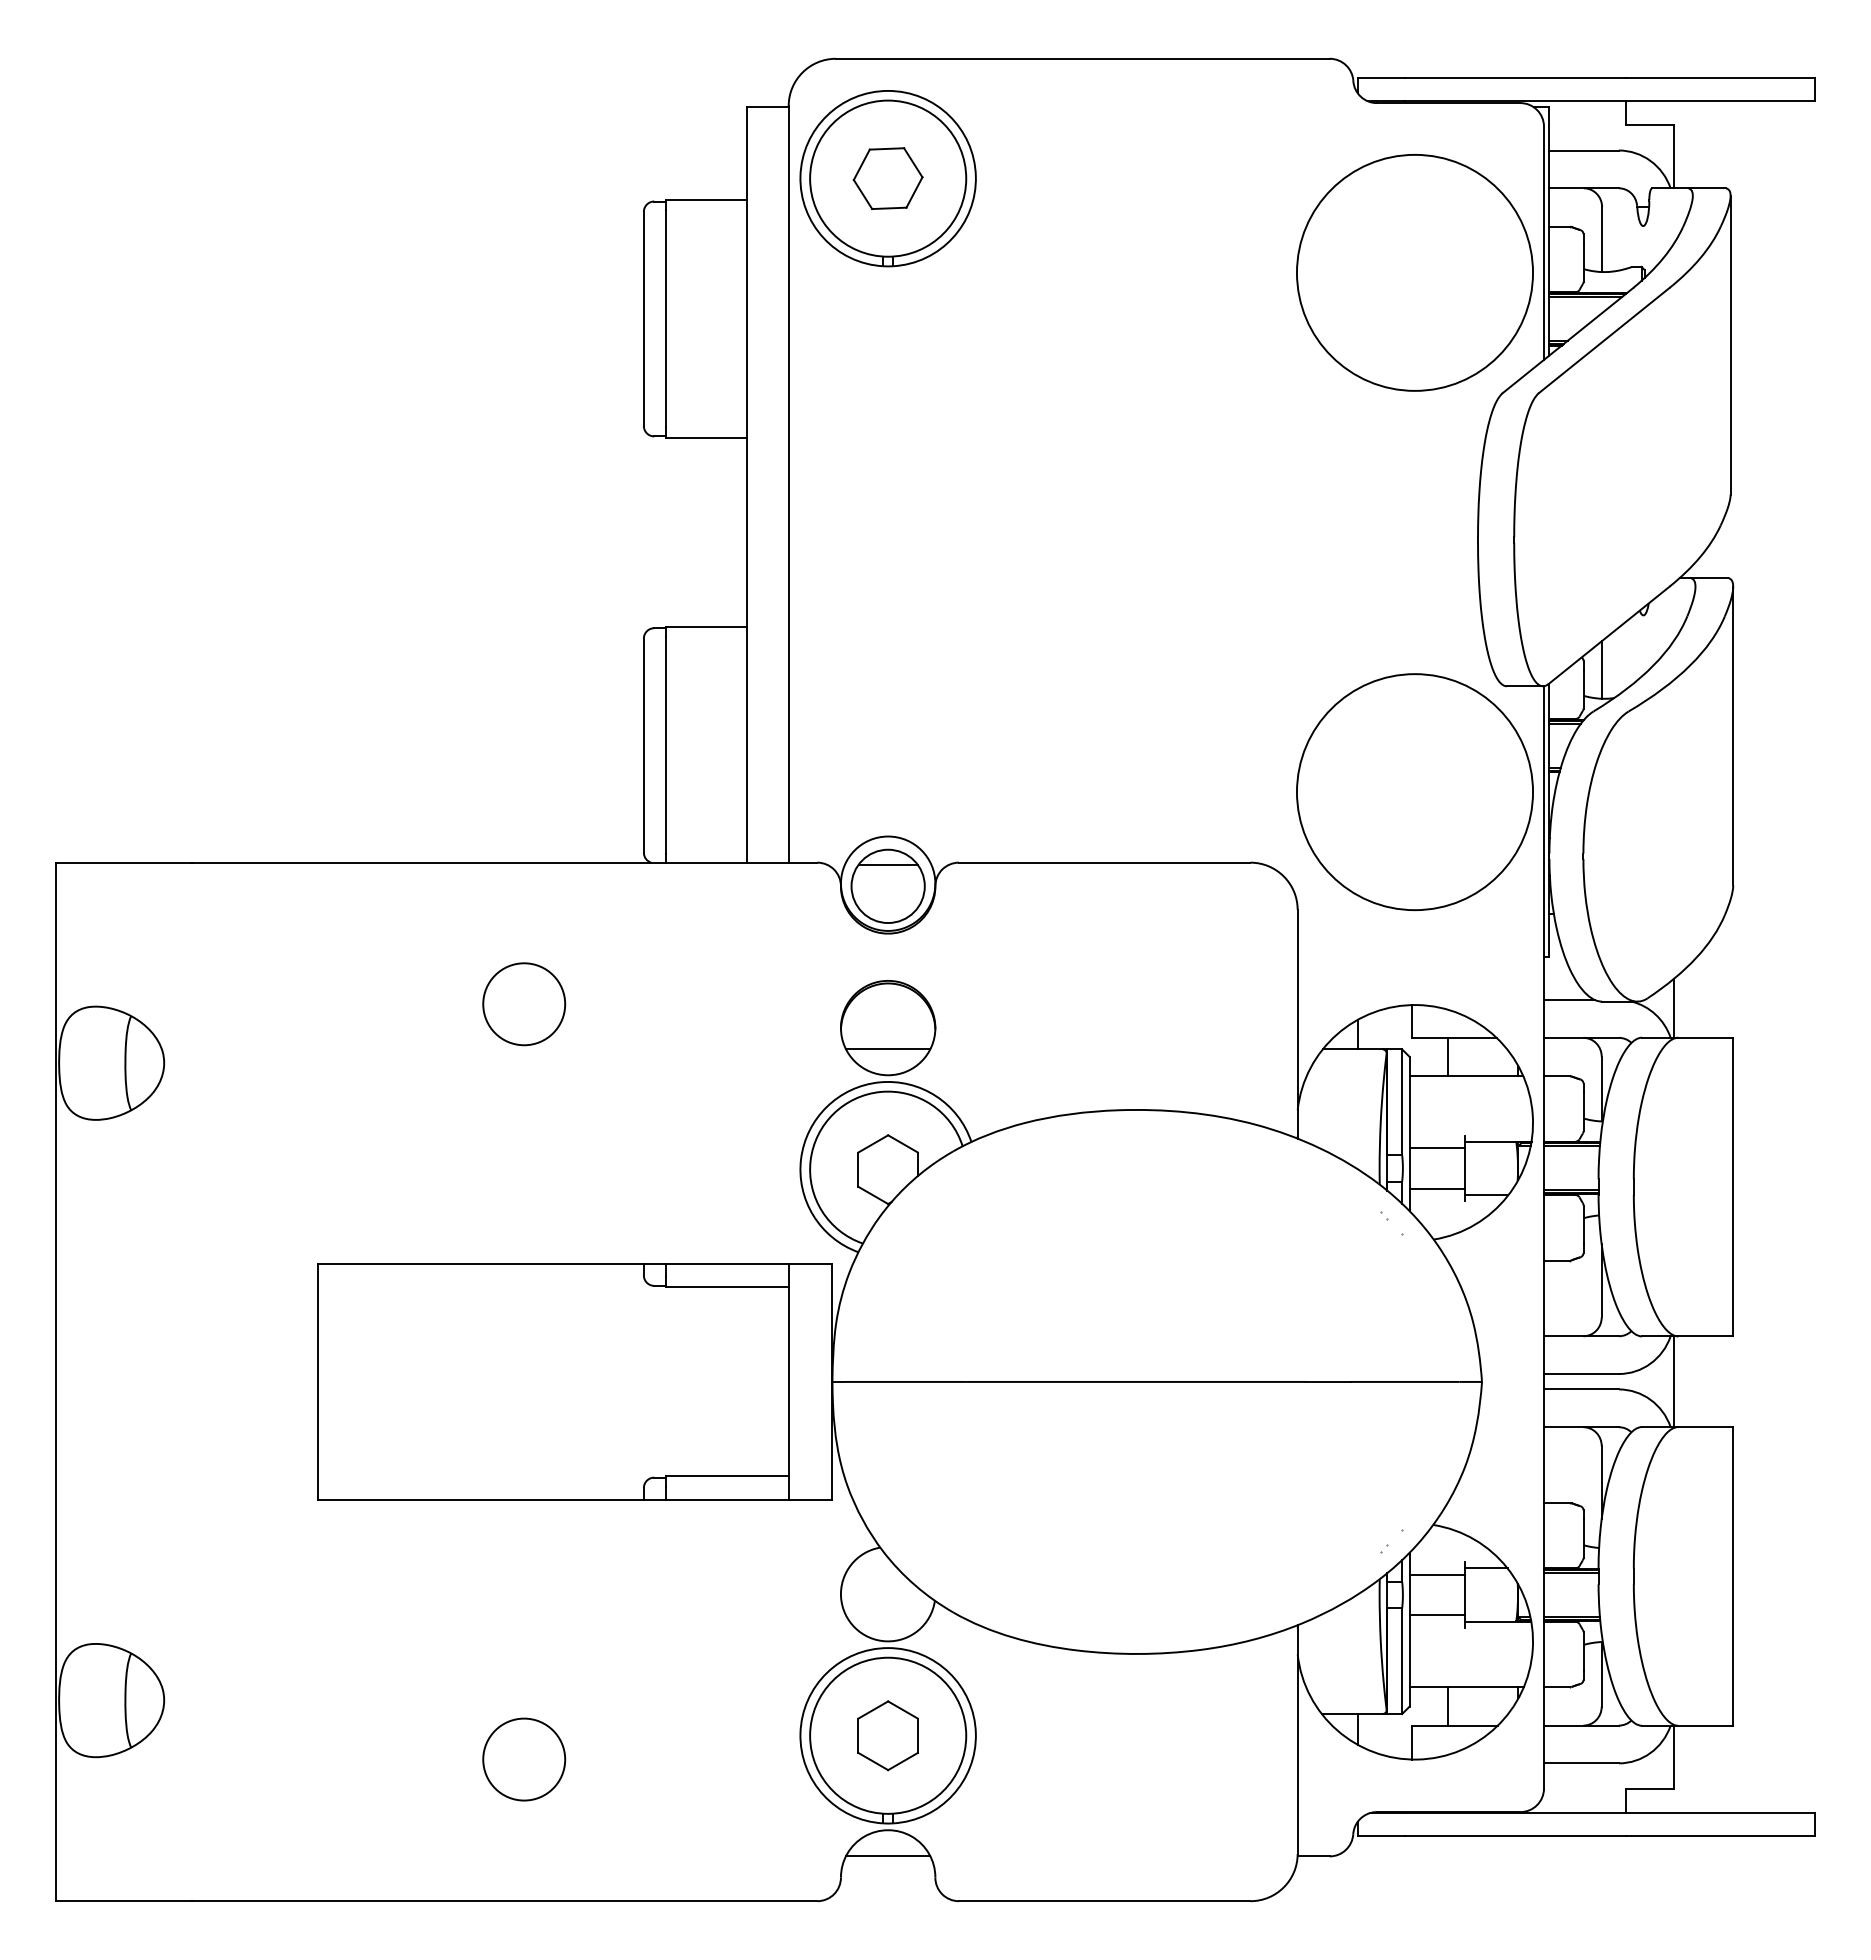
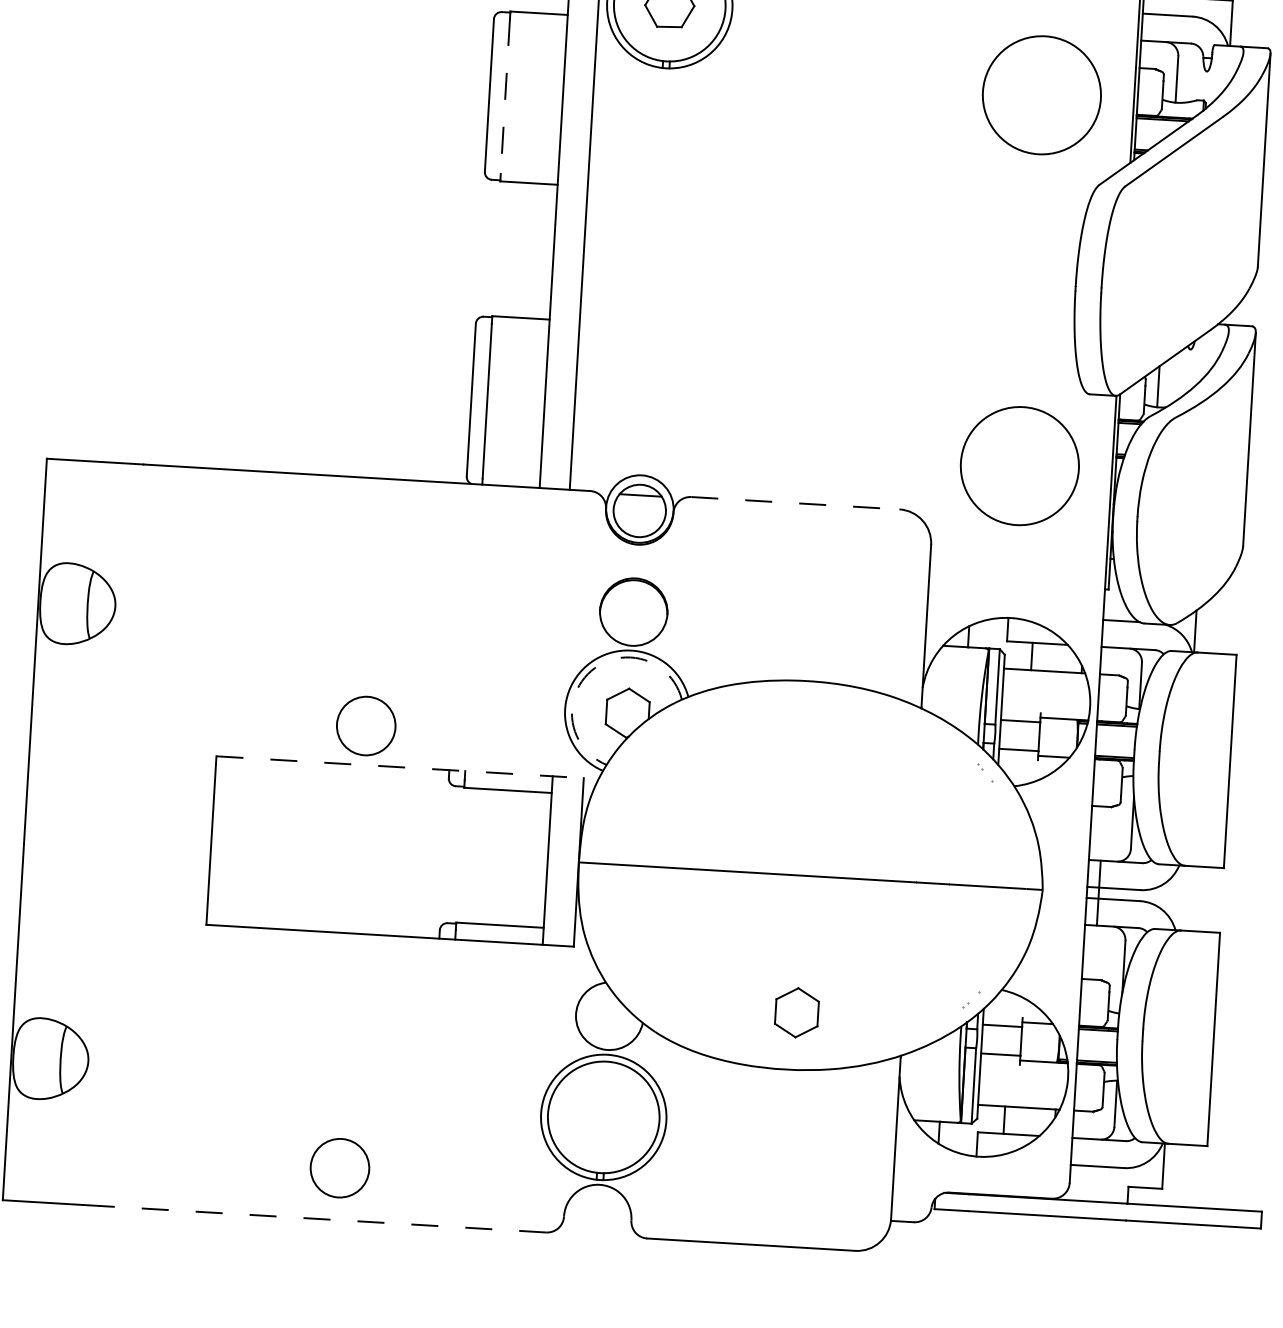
circle: (1414, 272) -> (1041, 95), size x0.7
line: (666, 318) -> (505, 96), solid -> dashed
circle: (1414, 792) -> (1019, 466), size x0.7
line: (1104, 862) -> (795, 503), solid -> dashed
circle: (524, 1004) -> (366, 726), moved
line: (888, 1049) -> (633, 627), removed
arc: (833, 1113) -> (591, 670), solid -> dashed
line: (575, 1263) -> (400, 766), solid -> dashed
line: (1673, 1381) -> (1098, 892), moved
part: (887, 1735) -> (796, 1012), moved
circle: (524, 1759) -> (340, 1168), moved
line: (887, 1856) -> (598, 1203), removed
line: (504, 1901) -> (322, 1219), solid -> dashed

